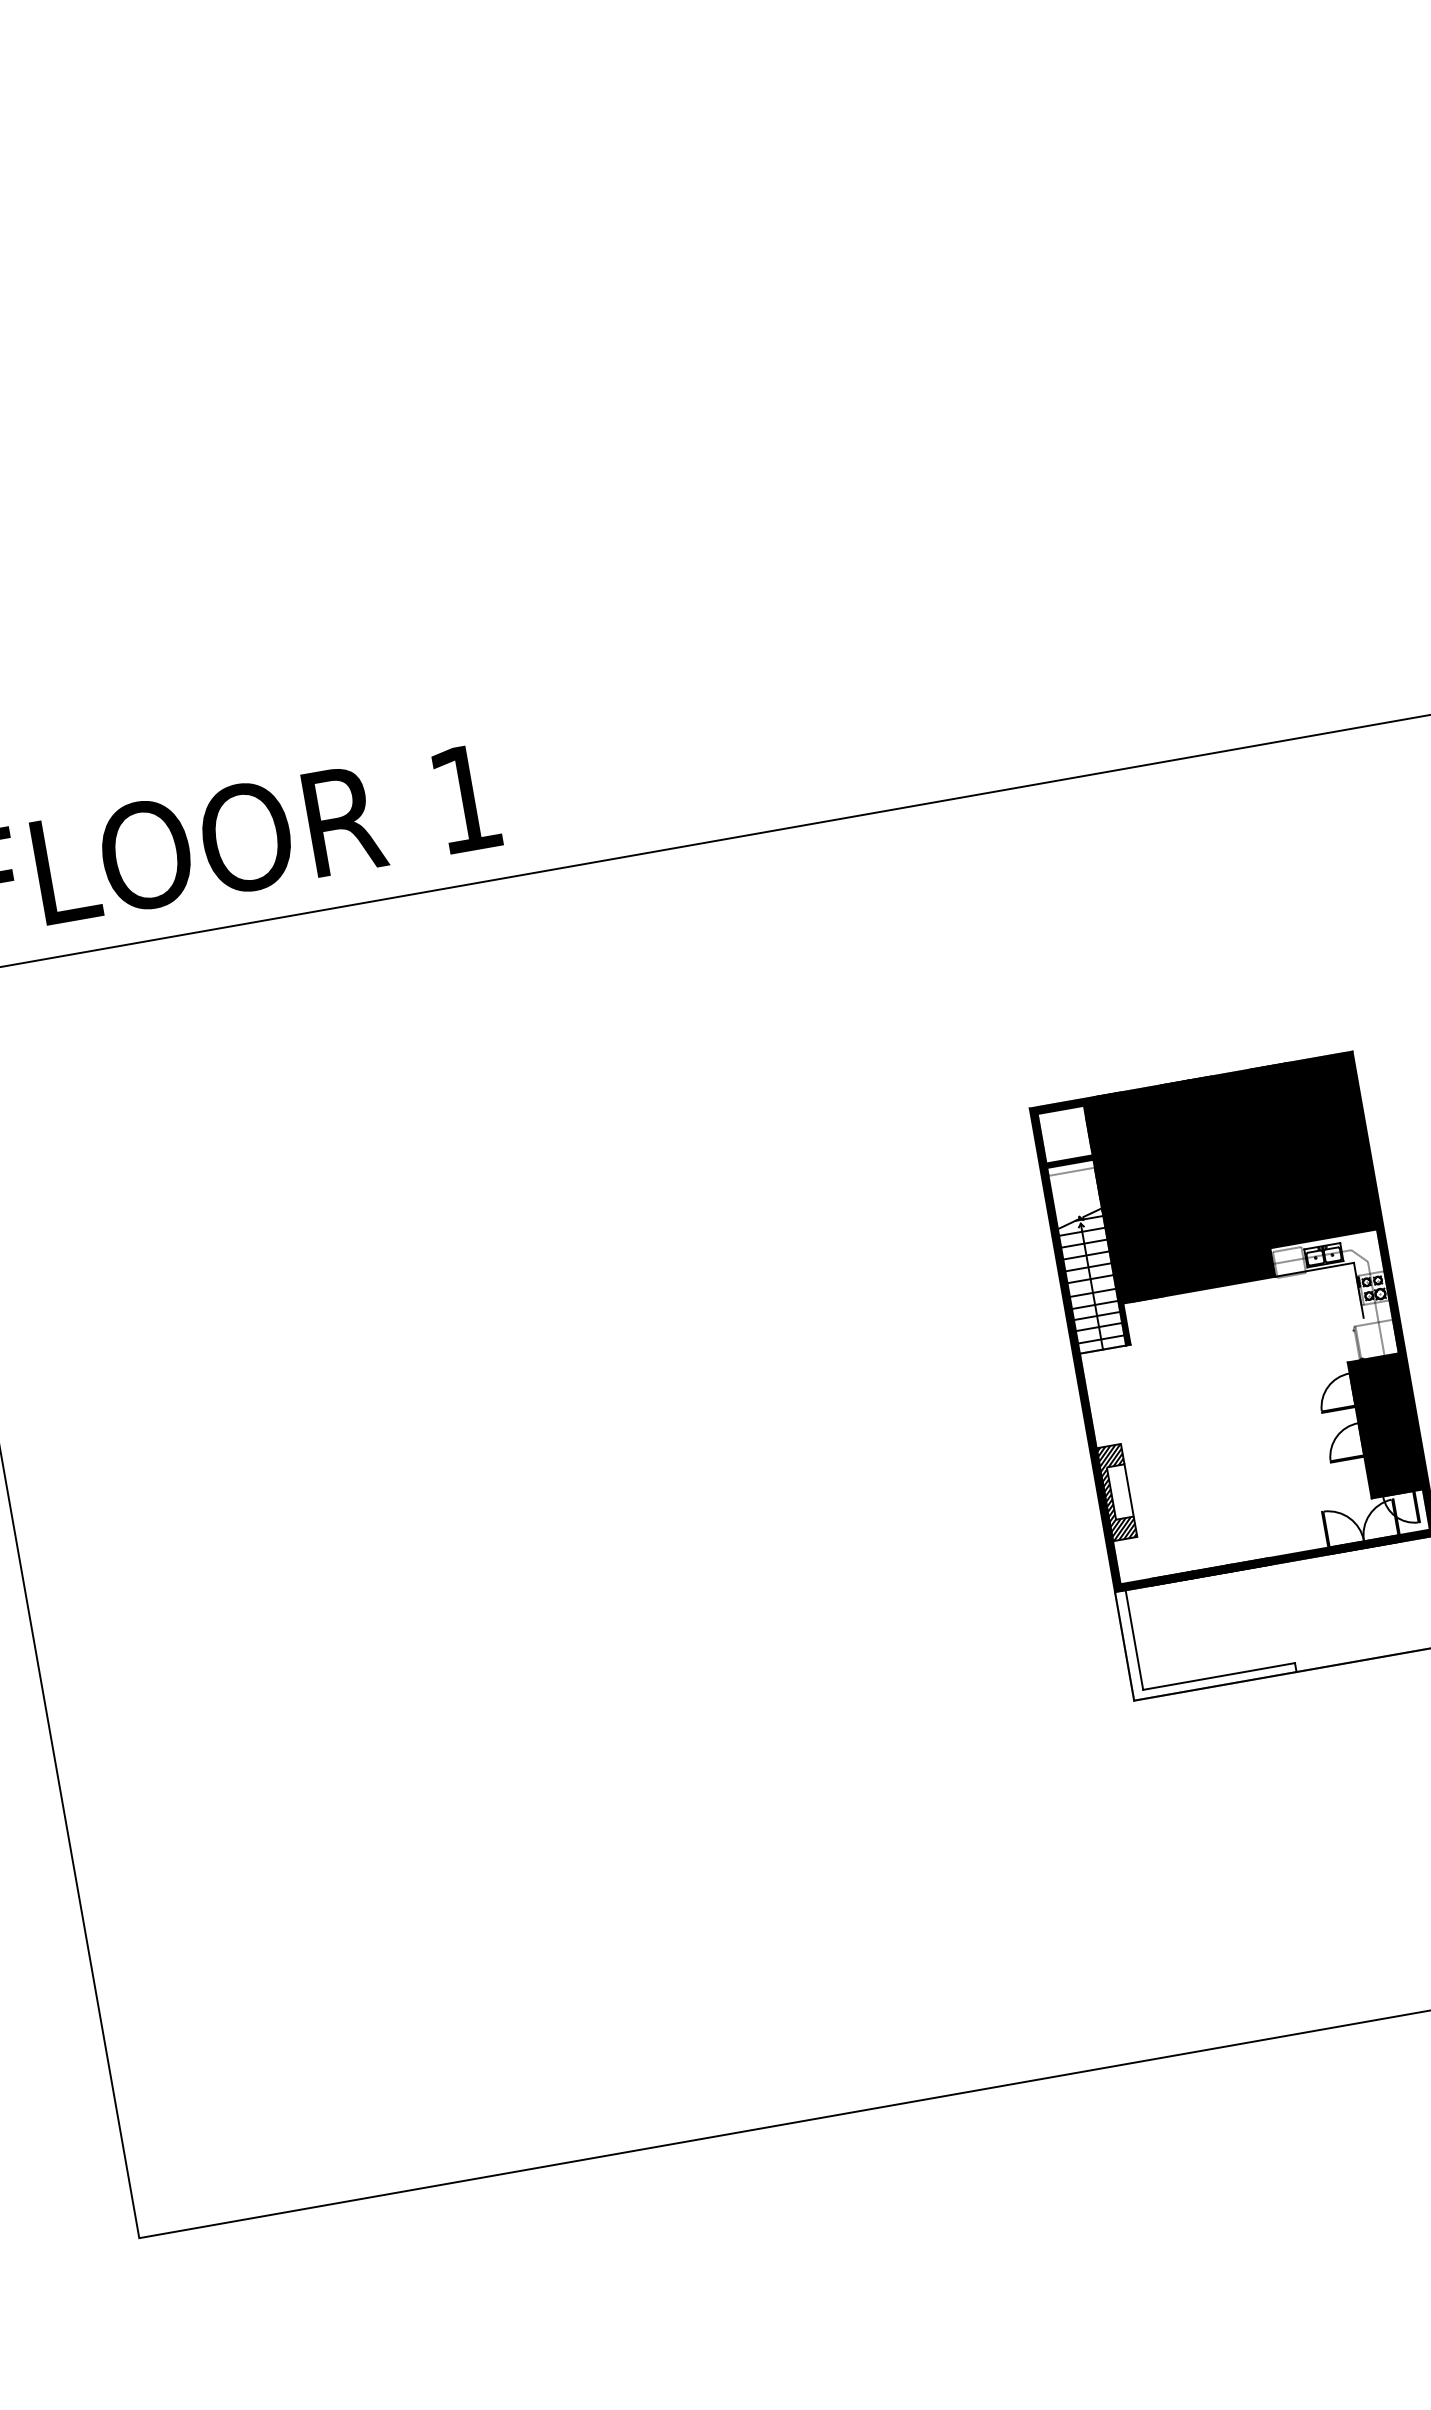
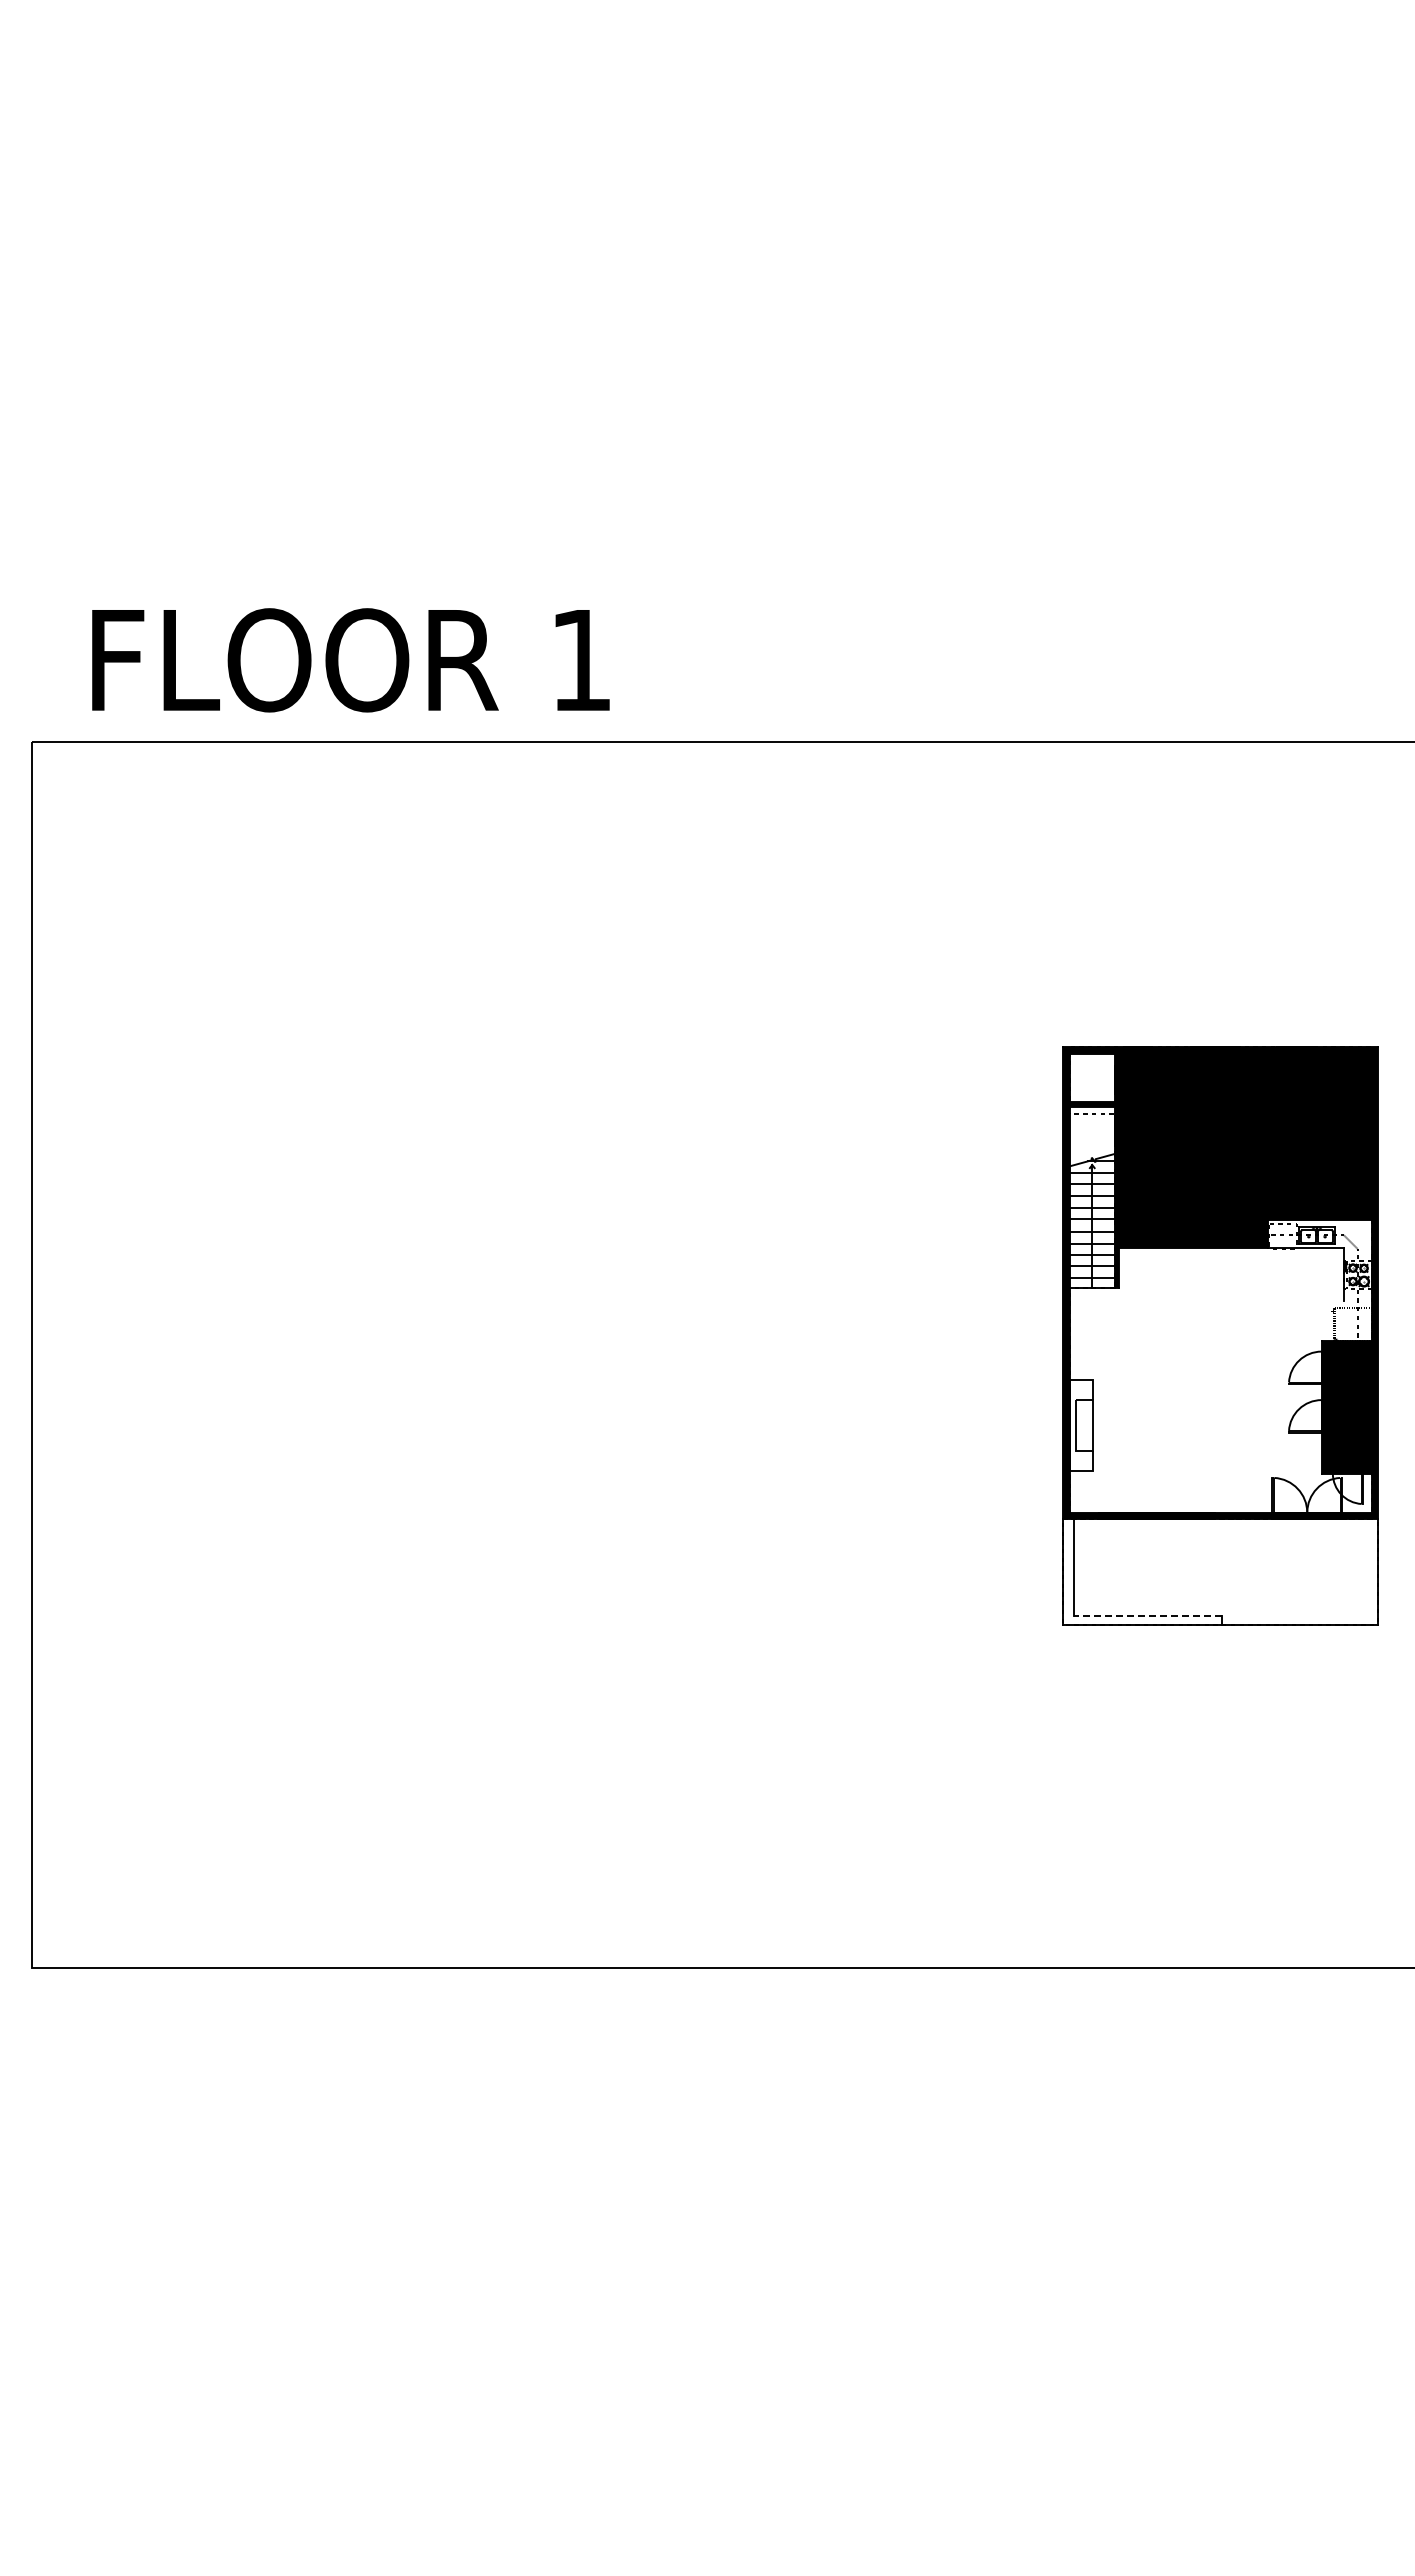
hatch: (1116, 1492) -> (1081, 1425), removed
line: (1219, 1676) -> (1147, 1616), solid -> dashed

